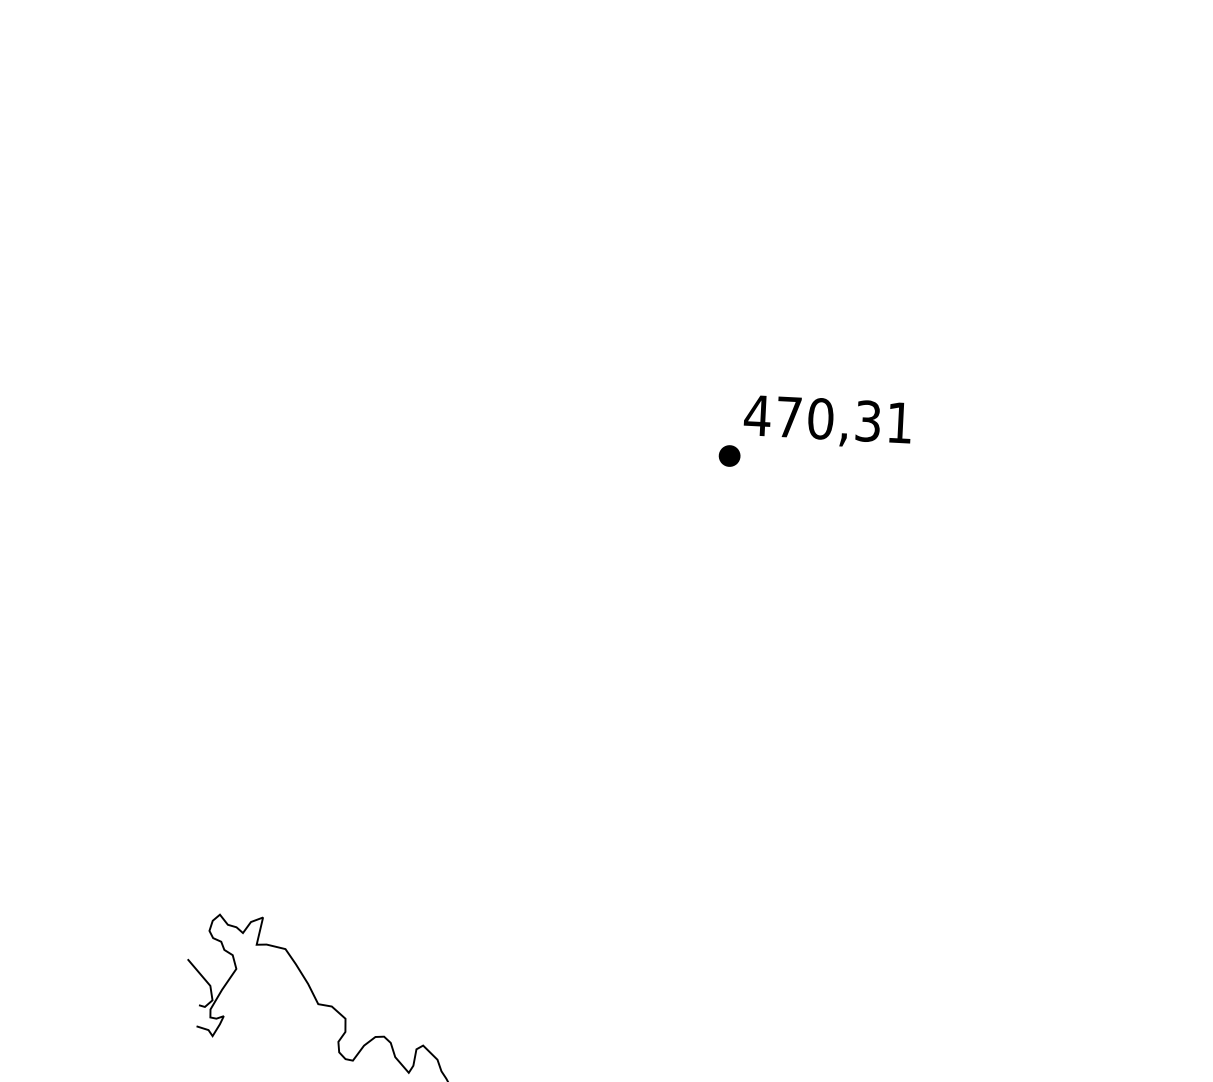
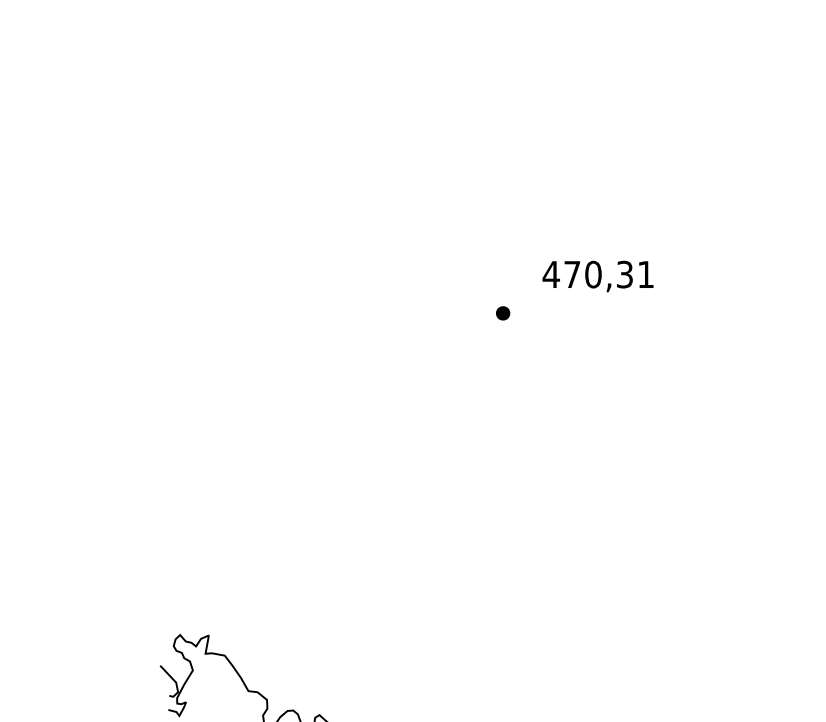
text: (826, 421) -> (597, 276), moved

